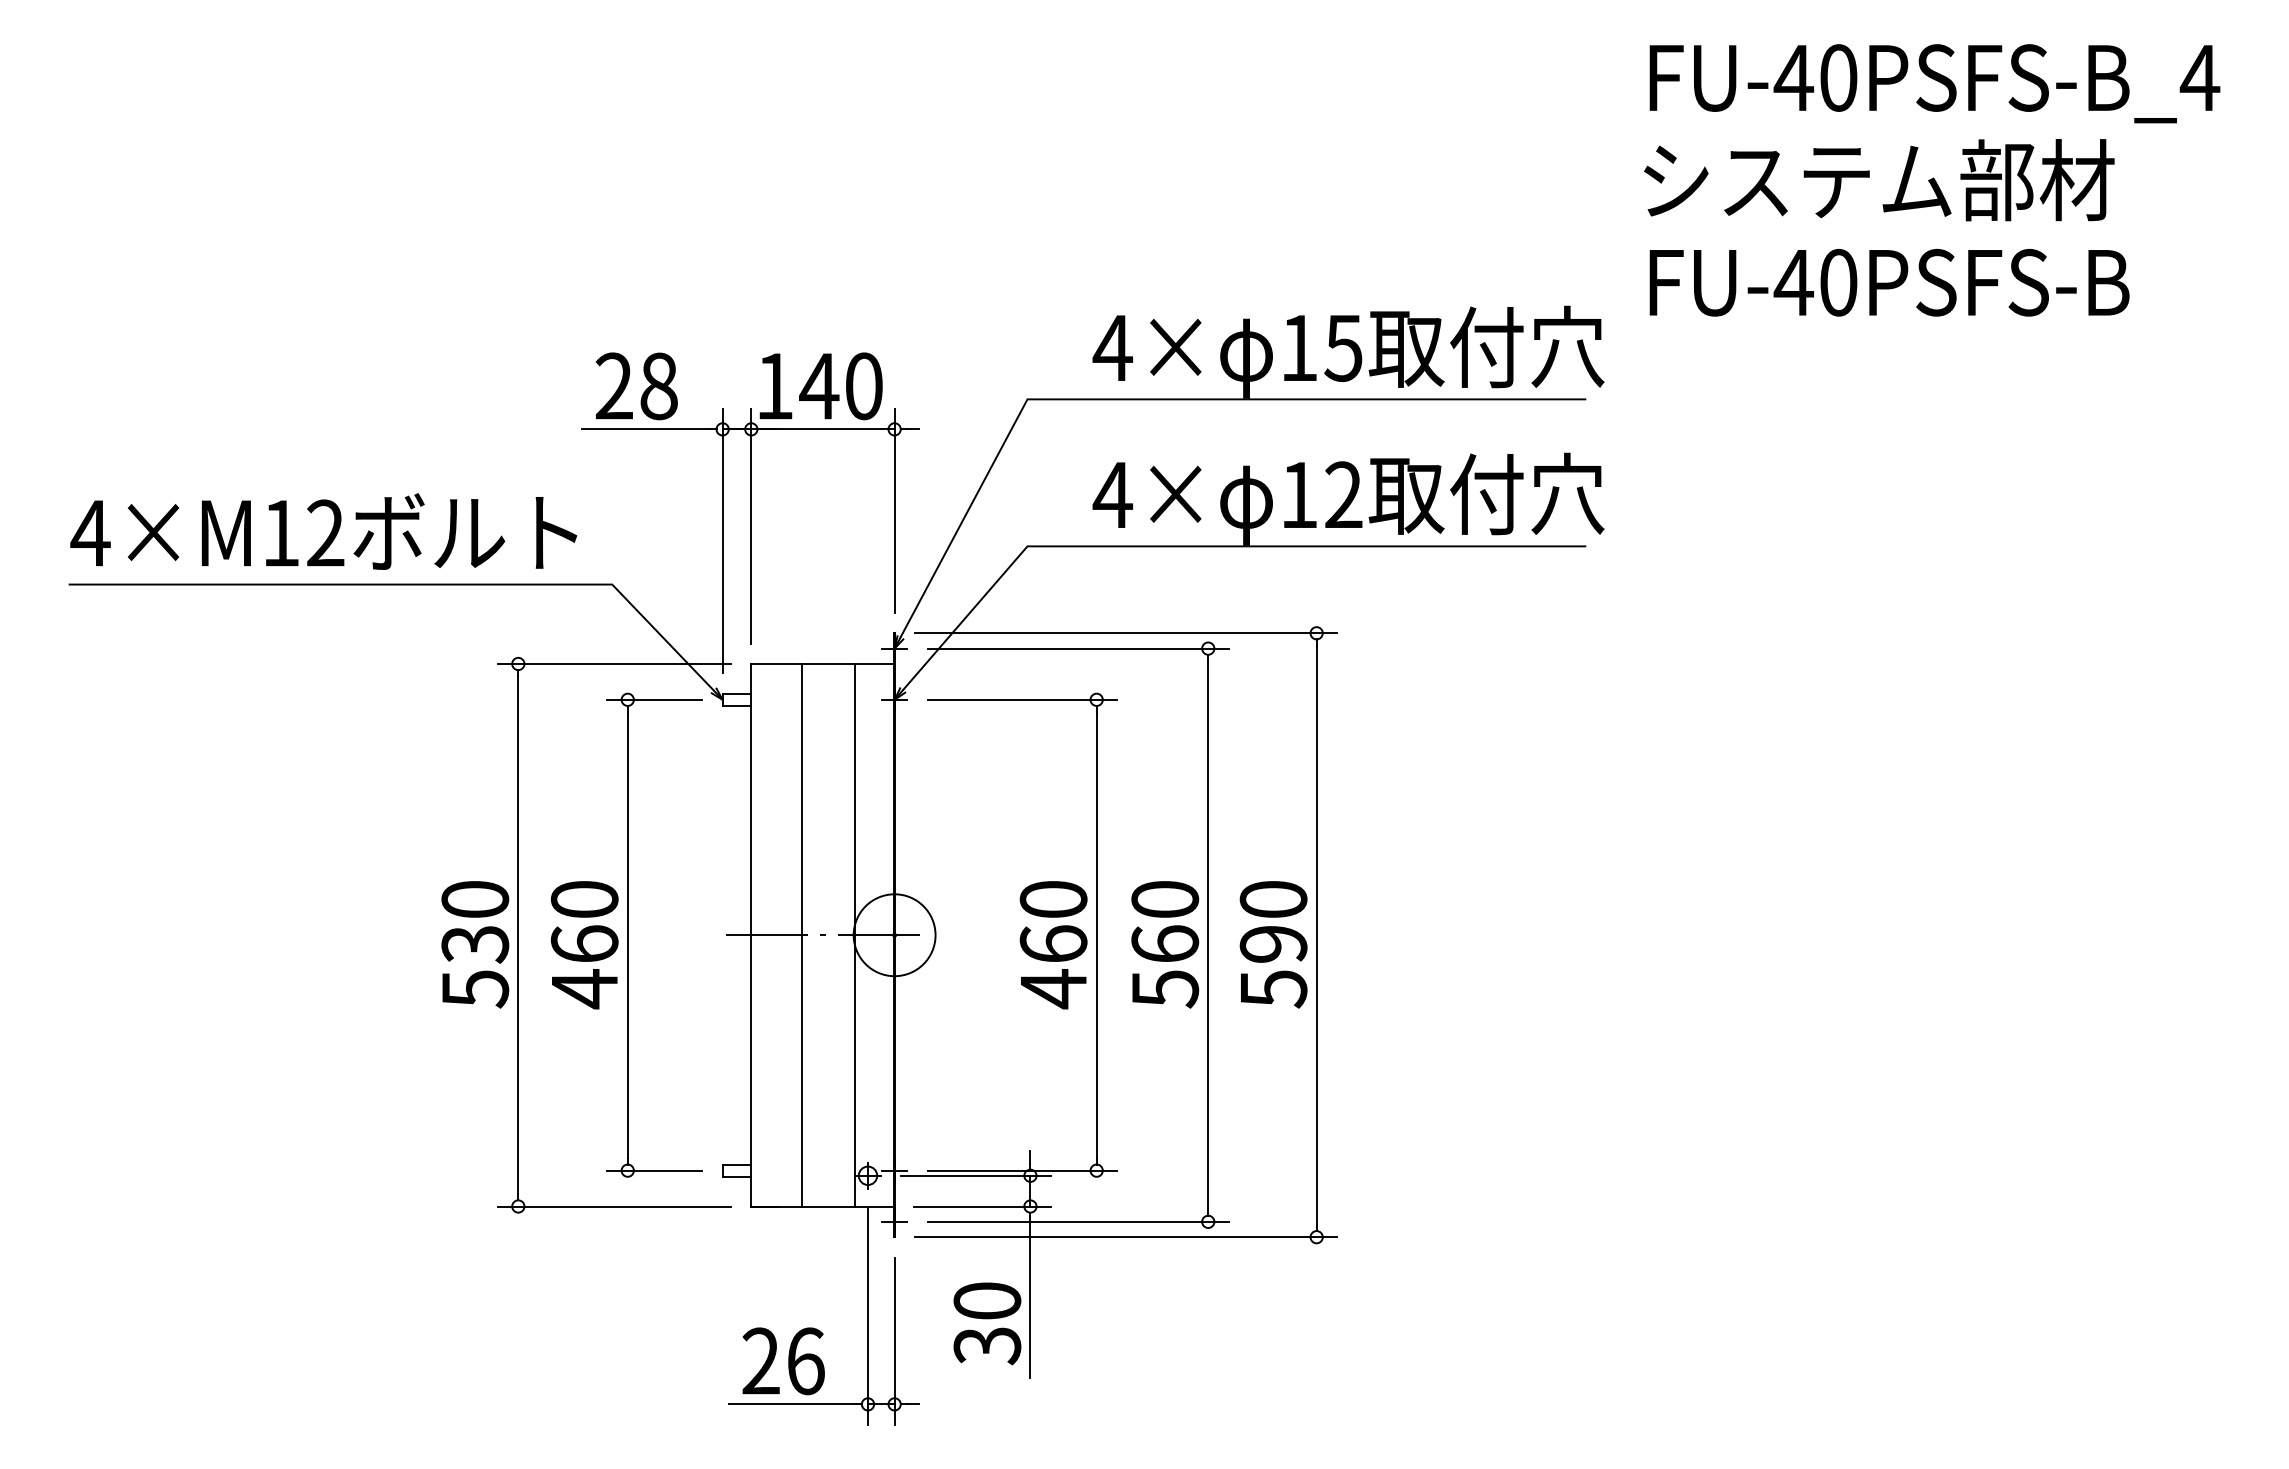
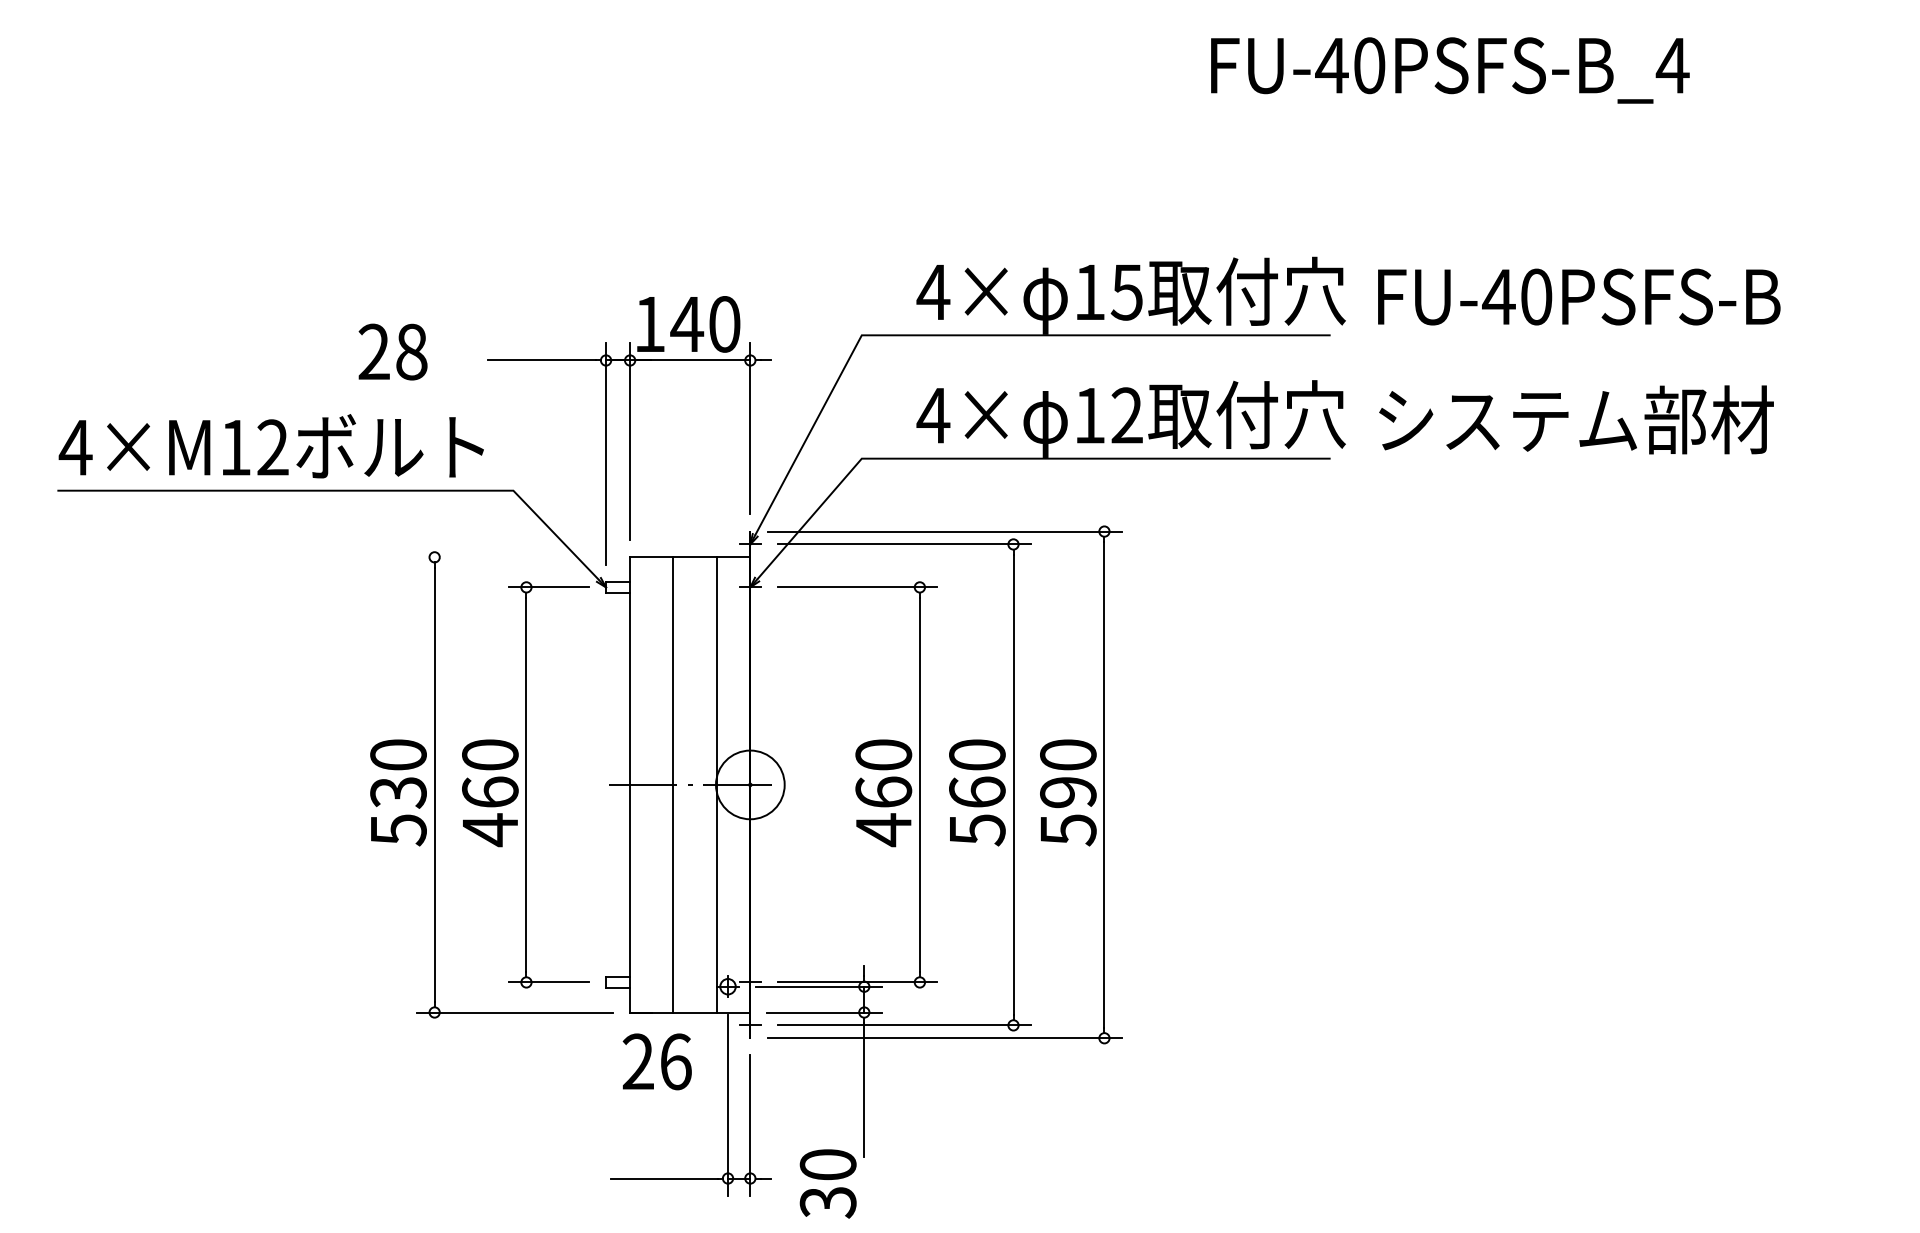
text: (1934, 83) -> (1449, 70), moved
text: (1879, 180) -> (1576, 420), moved
text: (1889, 282) -> (1579, 296), moved
text: (636, 386) -> (392, 352), moved
line: (613, 663) -> (514, 556), removed
text: (987, 1323) -> (828, 1183), moved
text: (783, 1361) -> (657, 1062), moved

